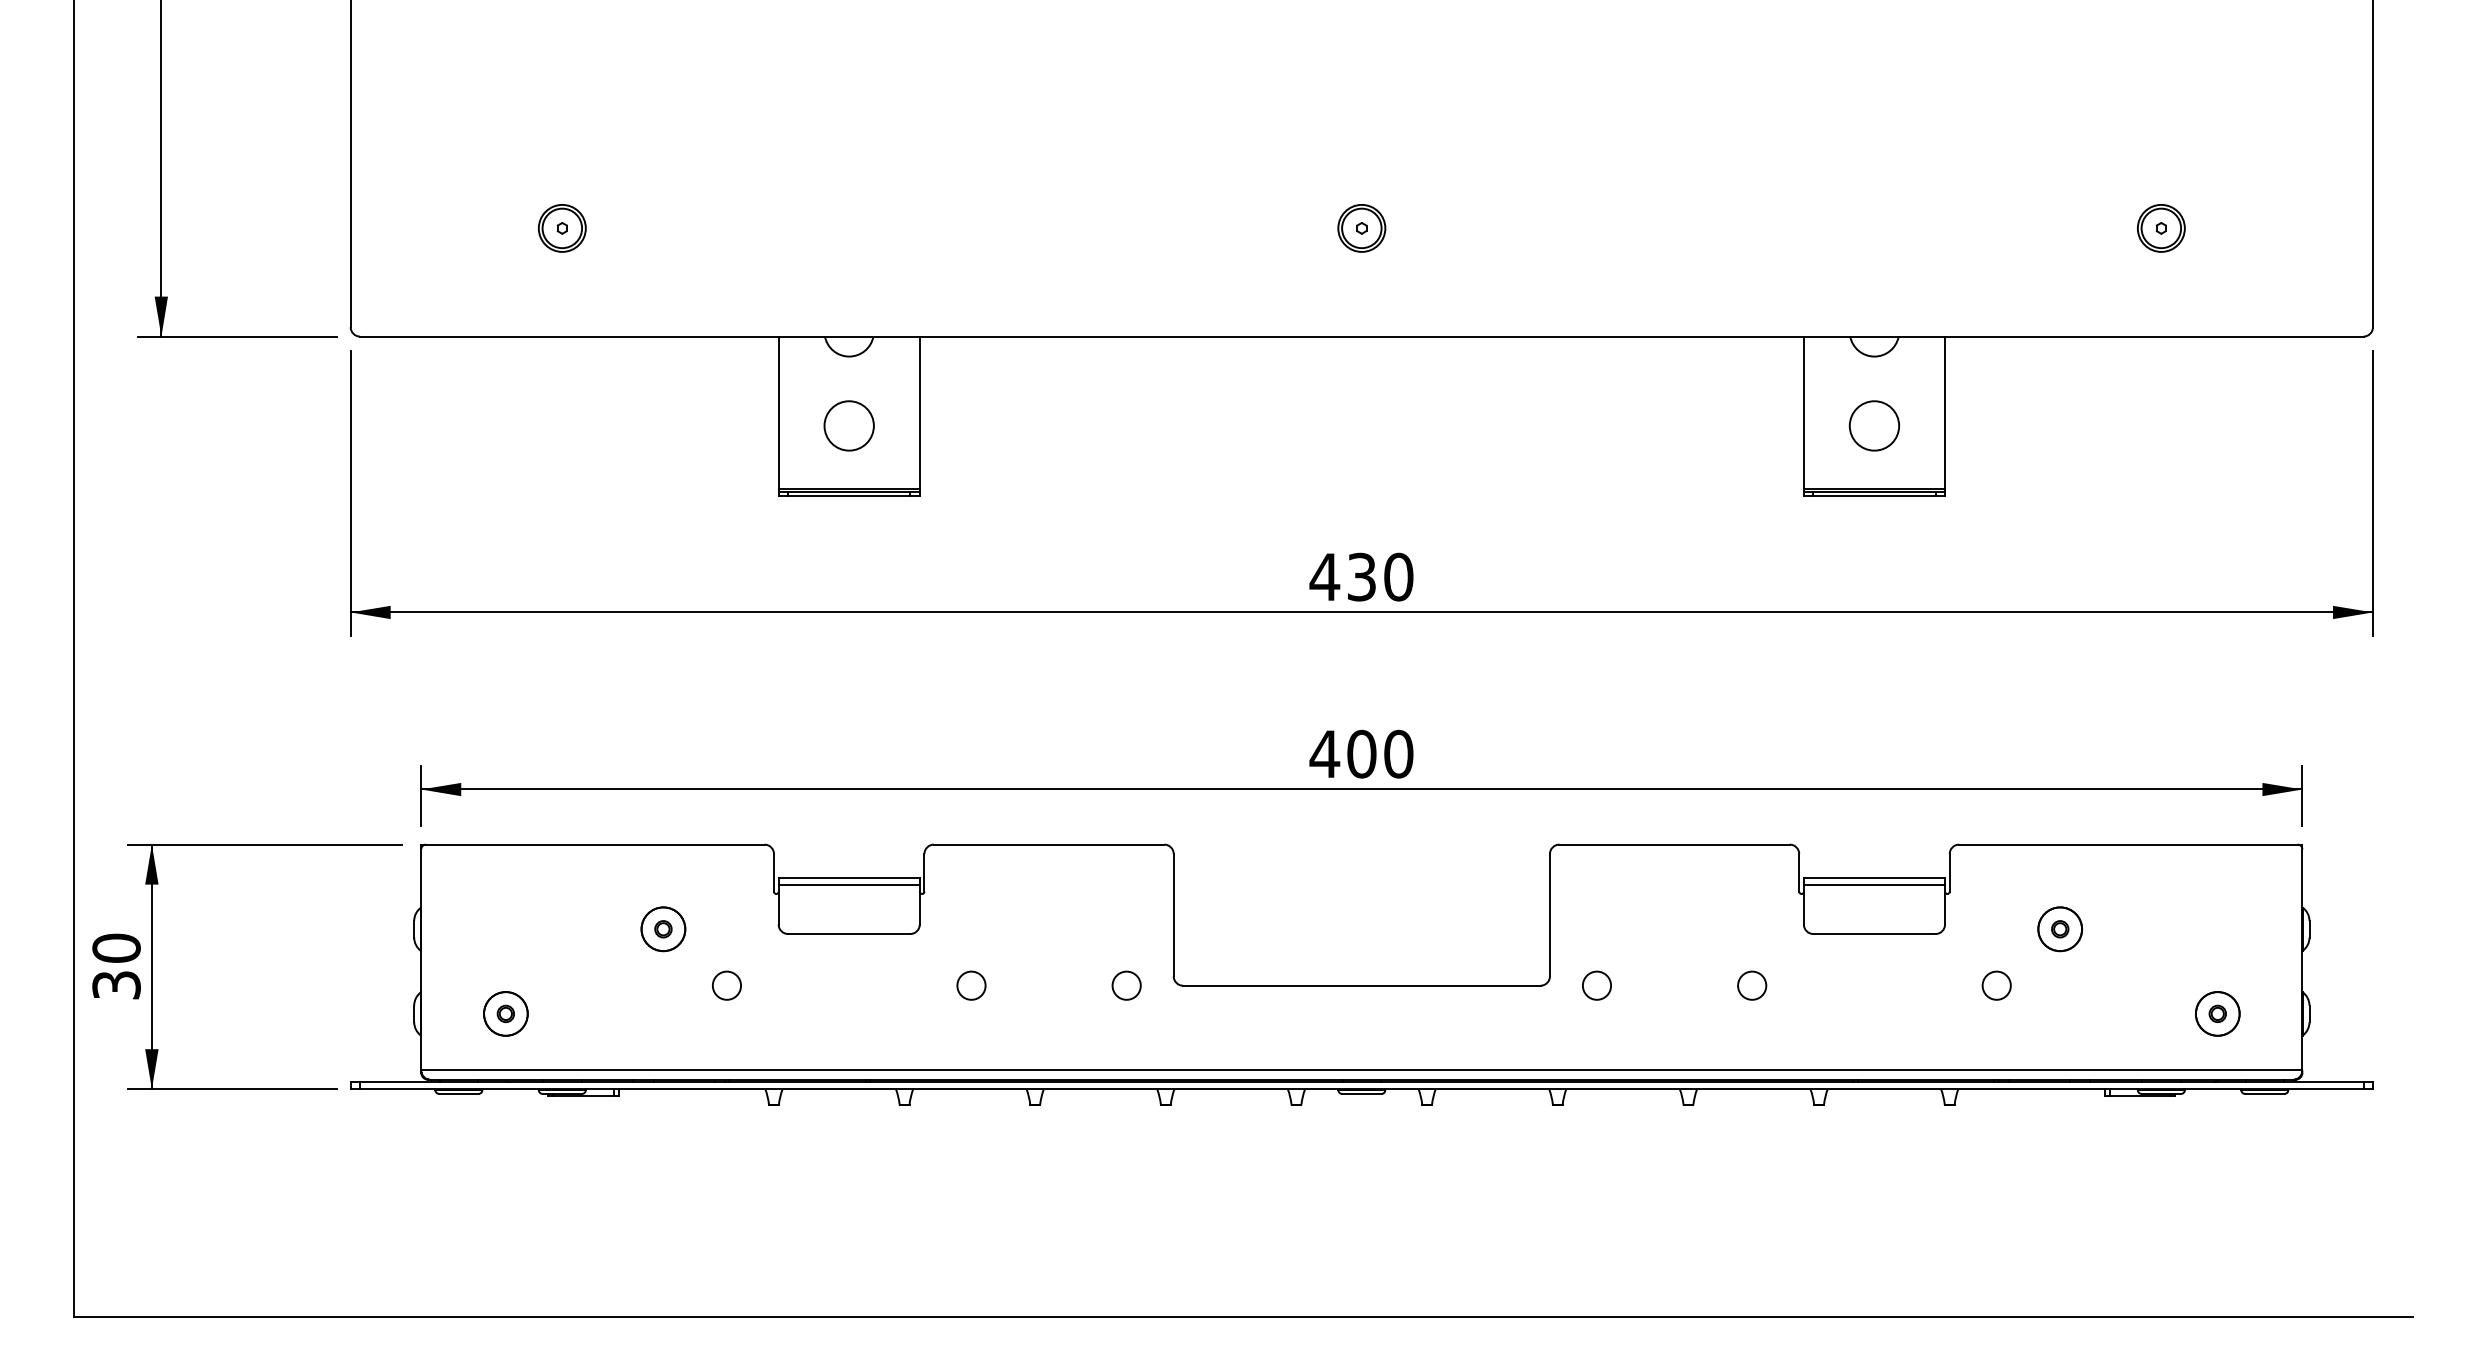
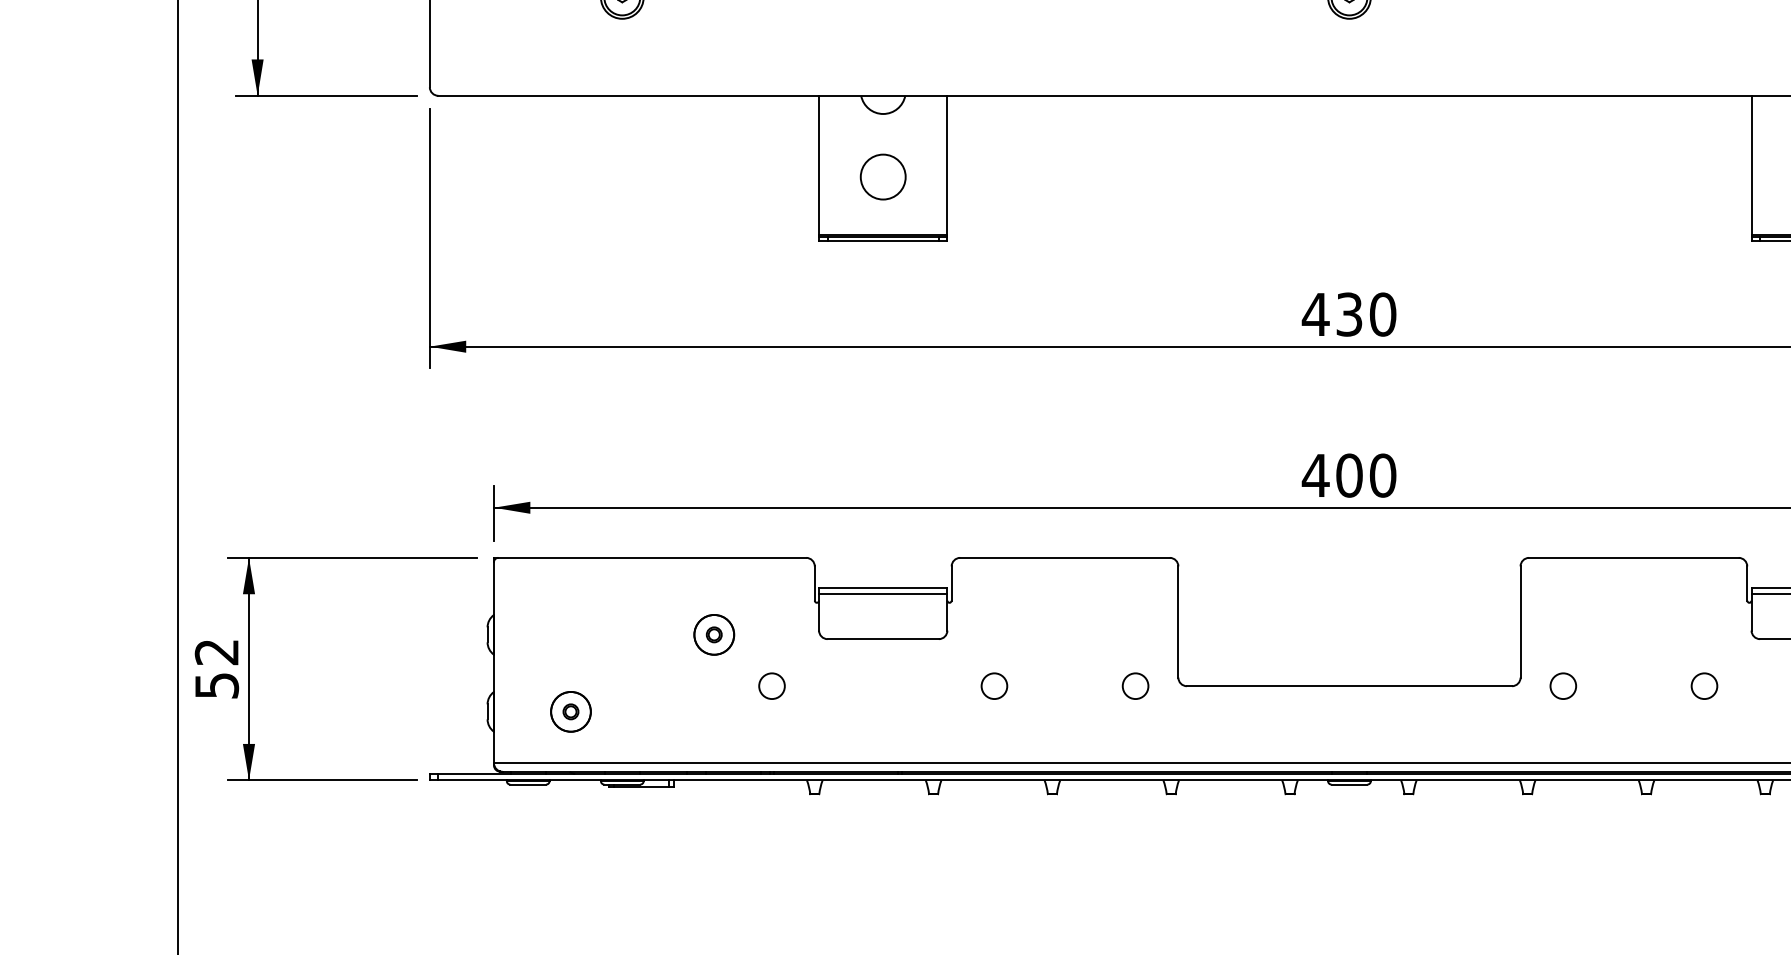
text: (116, 965) -> (216, 667), 30 -> 52

